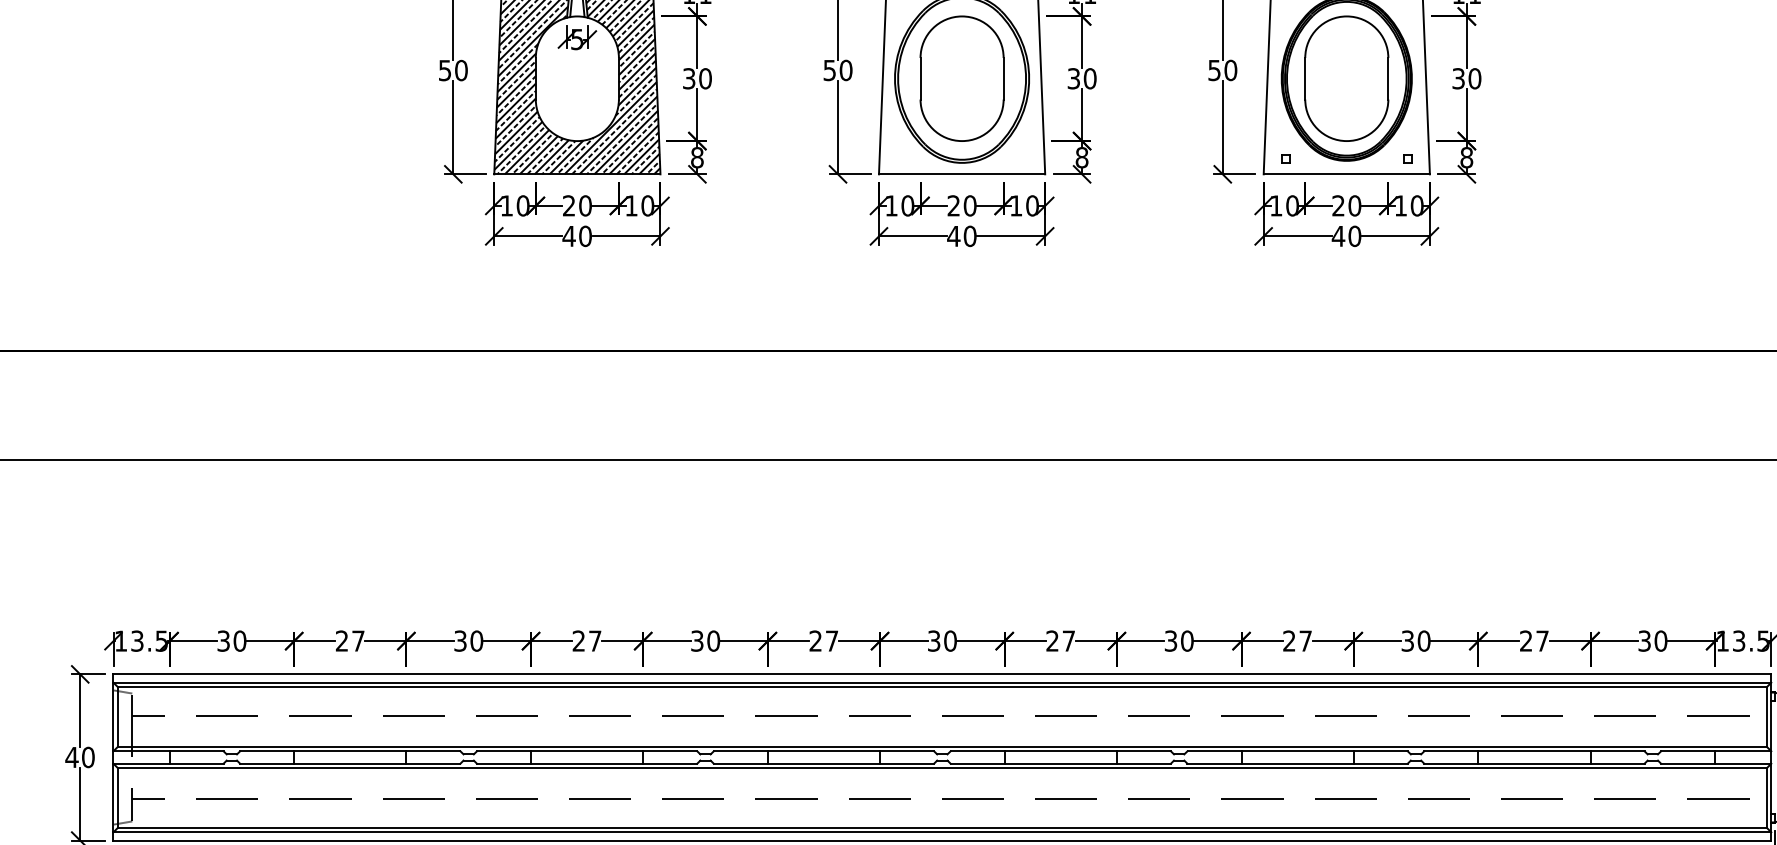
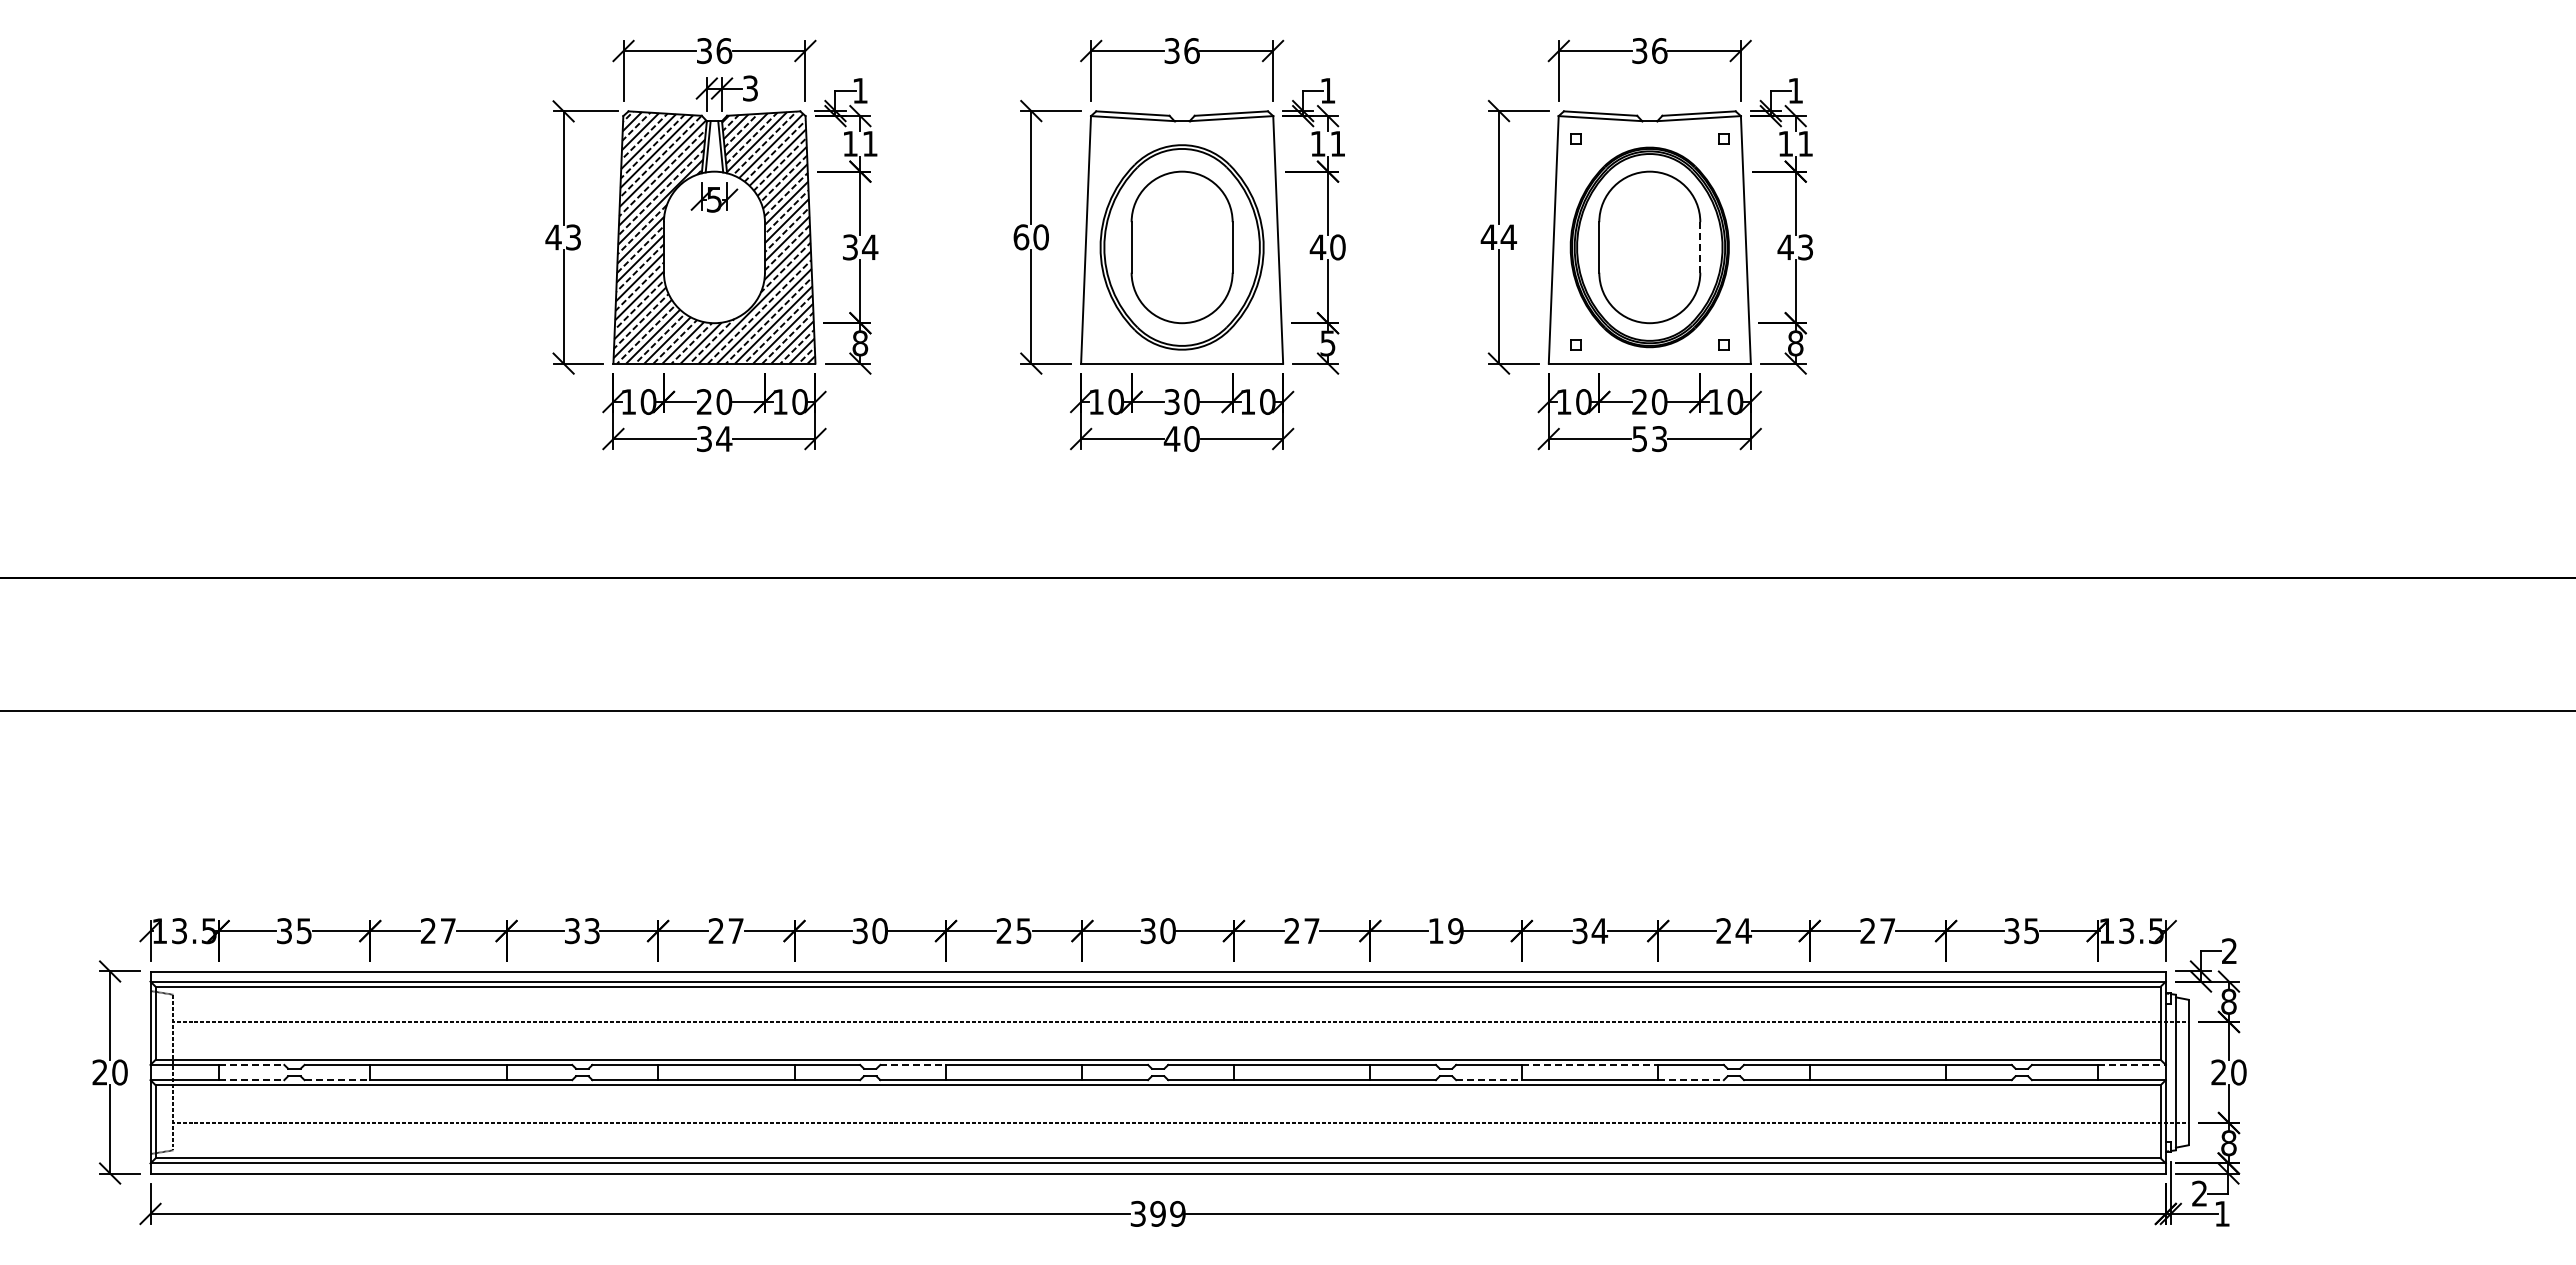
text: (453, 70) -> (563, 237), 50 -> 43
text: (829, 70) -> (1021, 237), 50 -> 60
text: (1222, 70) -> (1498, 237), 50 -> 44
text: (705, 78) -> (870, 247), 30 -> 34
text: (1073, 78) -> (1317, 247), 30 -> 40
line: (1388, 78) -> (1700, 247), solid -> dashed
text: (1466, 78) -> (1795, 247), 30 -> 43
text: (1081, 157) -> (1327, 343), 8 -> 5
text: (953, 206) -> (1171, 402), 20 -> 30
text: (577, 236) -> (714, 439), 40 -> 34
text: (1346, 236) -> (1649, 439), 40 -> 53
text: (240, 641) -> (304, 931), 30 -> 35
text: (476, 641) -> (591, 931), 30 -> 33
text: (831, 641) -> (1023, 931), 27 -> 25
text: (1178, 641) -> (1445, 931), 30 -> 19
text: (1298, 641) -> (1590, 931), 27 -> 34
text: (1415, 641) -> (1733, 931), 30 -> 24
text: (1660, 641) -> (2031, 931), 30 -> 35
line: (196, 750) -> (251, 1064), solid -> dashed
line: (741, 750) -> (913, 1064), solid -> dashed
line: (1298, 750) -> (1590, 1064), solid -> dashed
line: (1743, 750) -> (2132, 1064), solid -> dashed
text: (71, 757) -> (99, 1072), 40 -> 20
line: (196, 764) -> (251, 1080), solid -> dashed
line: (267, 764) -> (337, 1080), solid -> dashed
line: (1214, 764) -> (1488, 1080), solid -> dashed
line: (1381, 764) -> (1691, 1080), solid -> dashed

